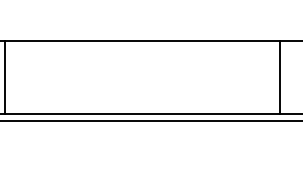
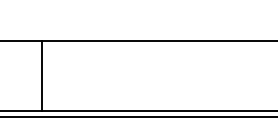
line: (4, 77) -> (41, 75), moved

